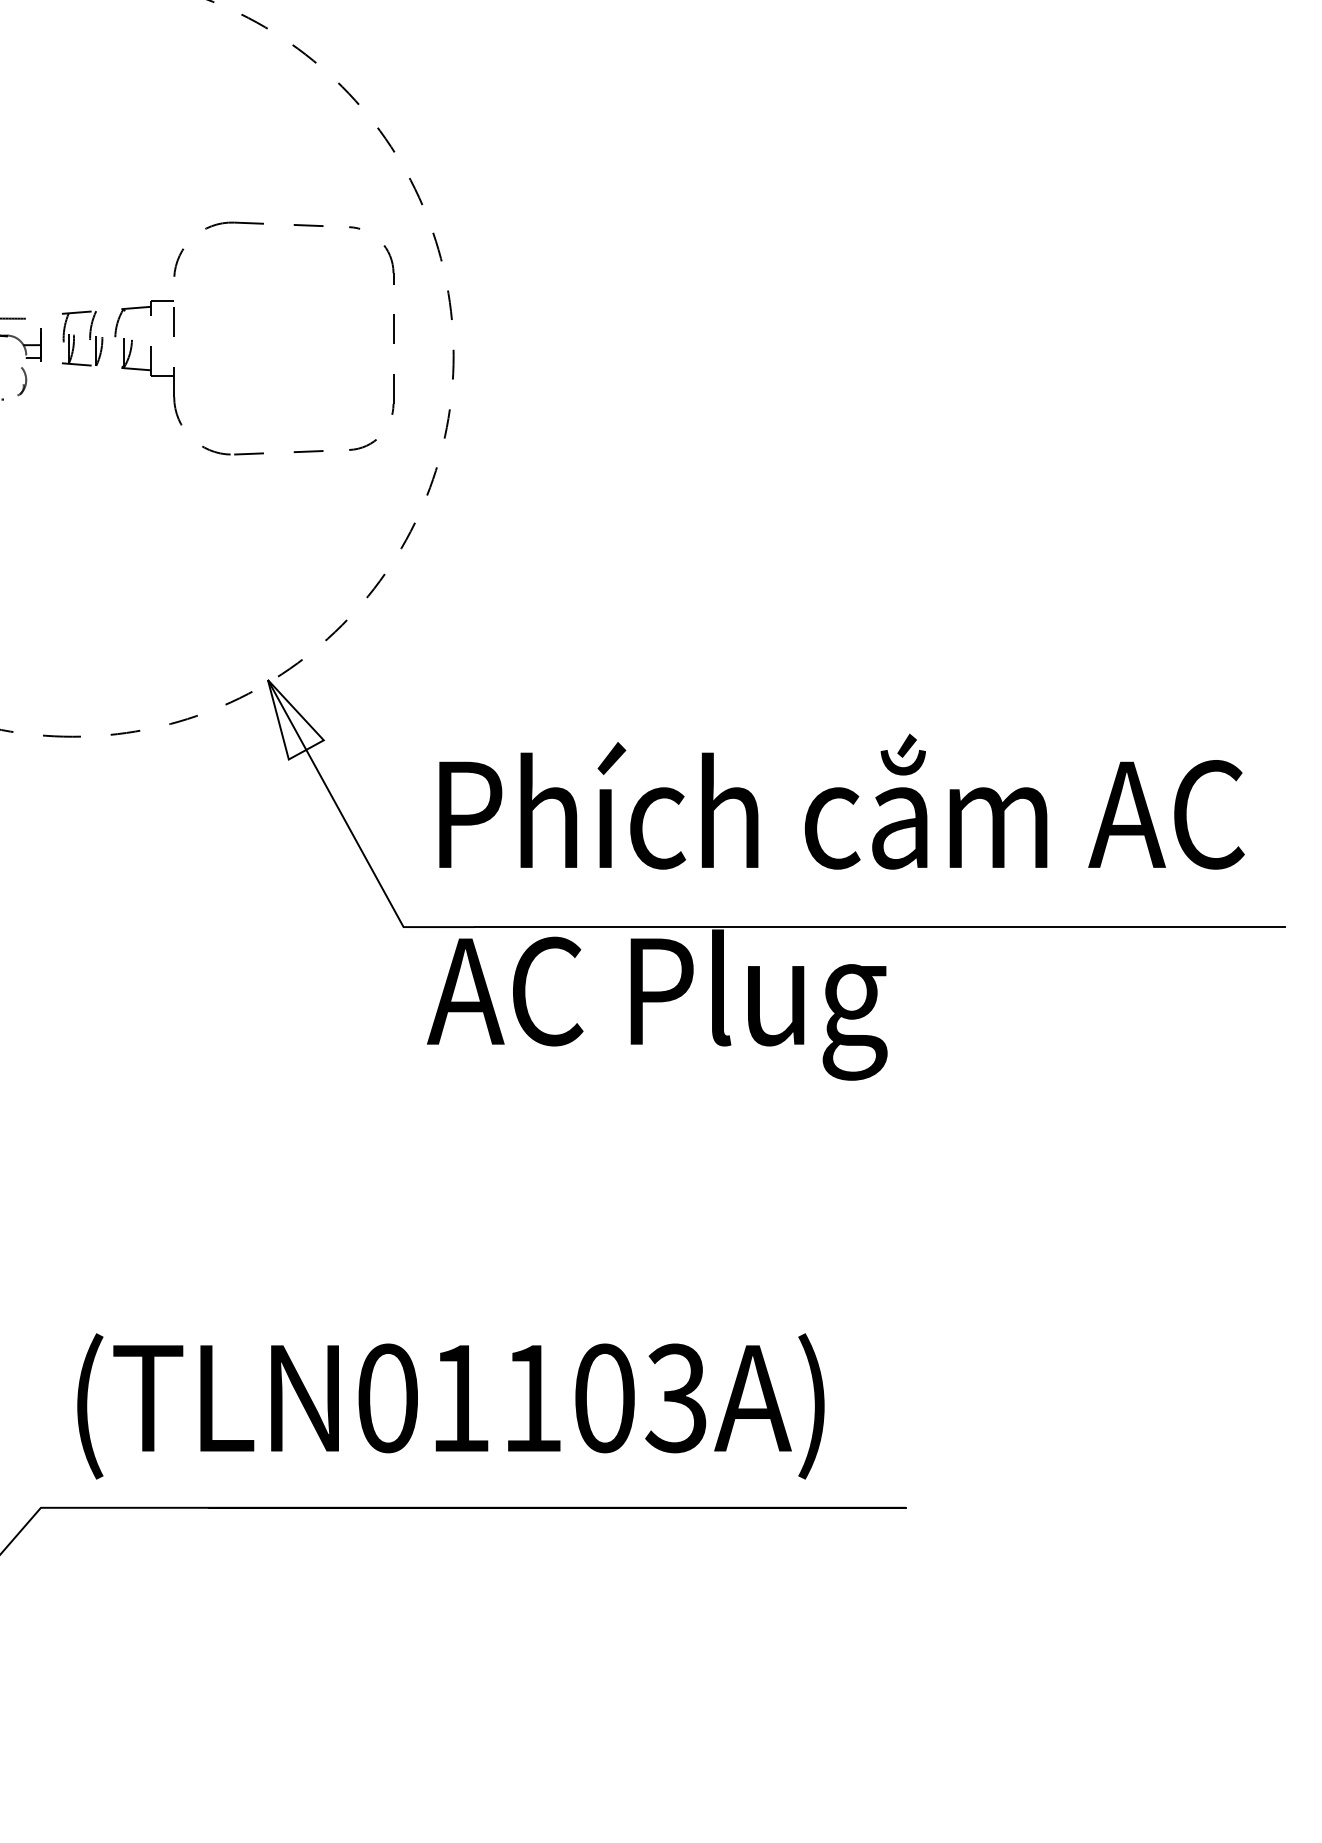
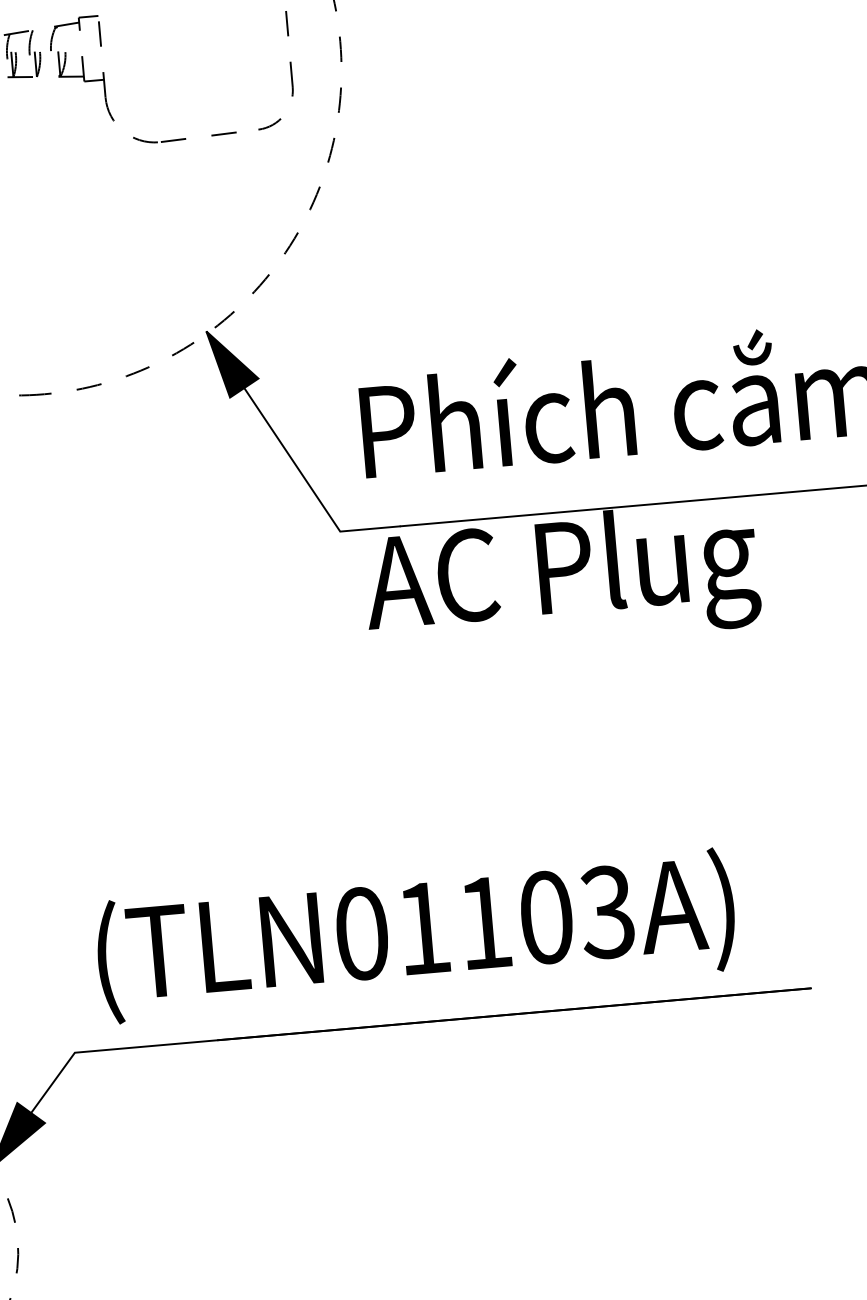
fill: (295, 719) -> (232, 362), added

